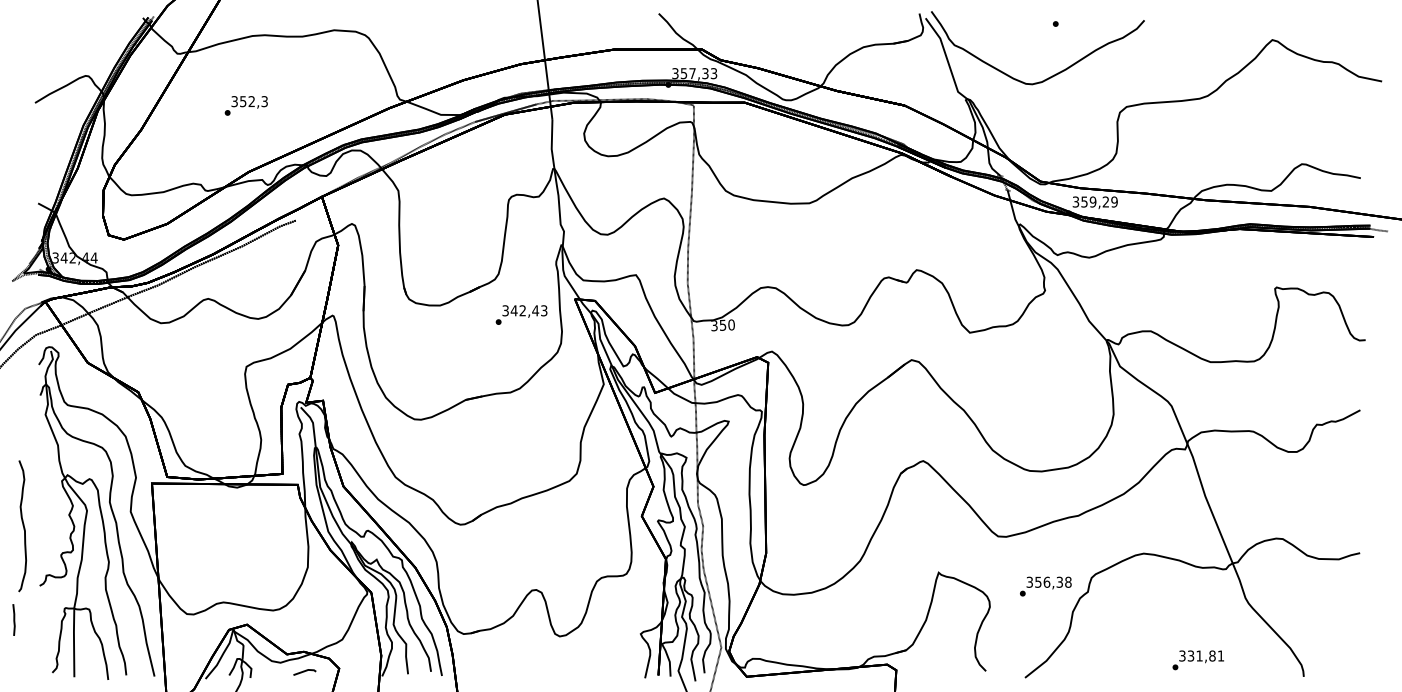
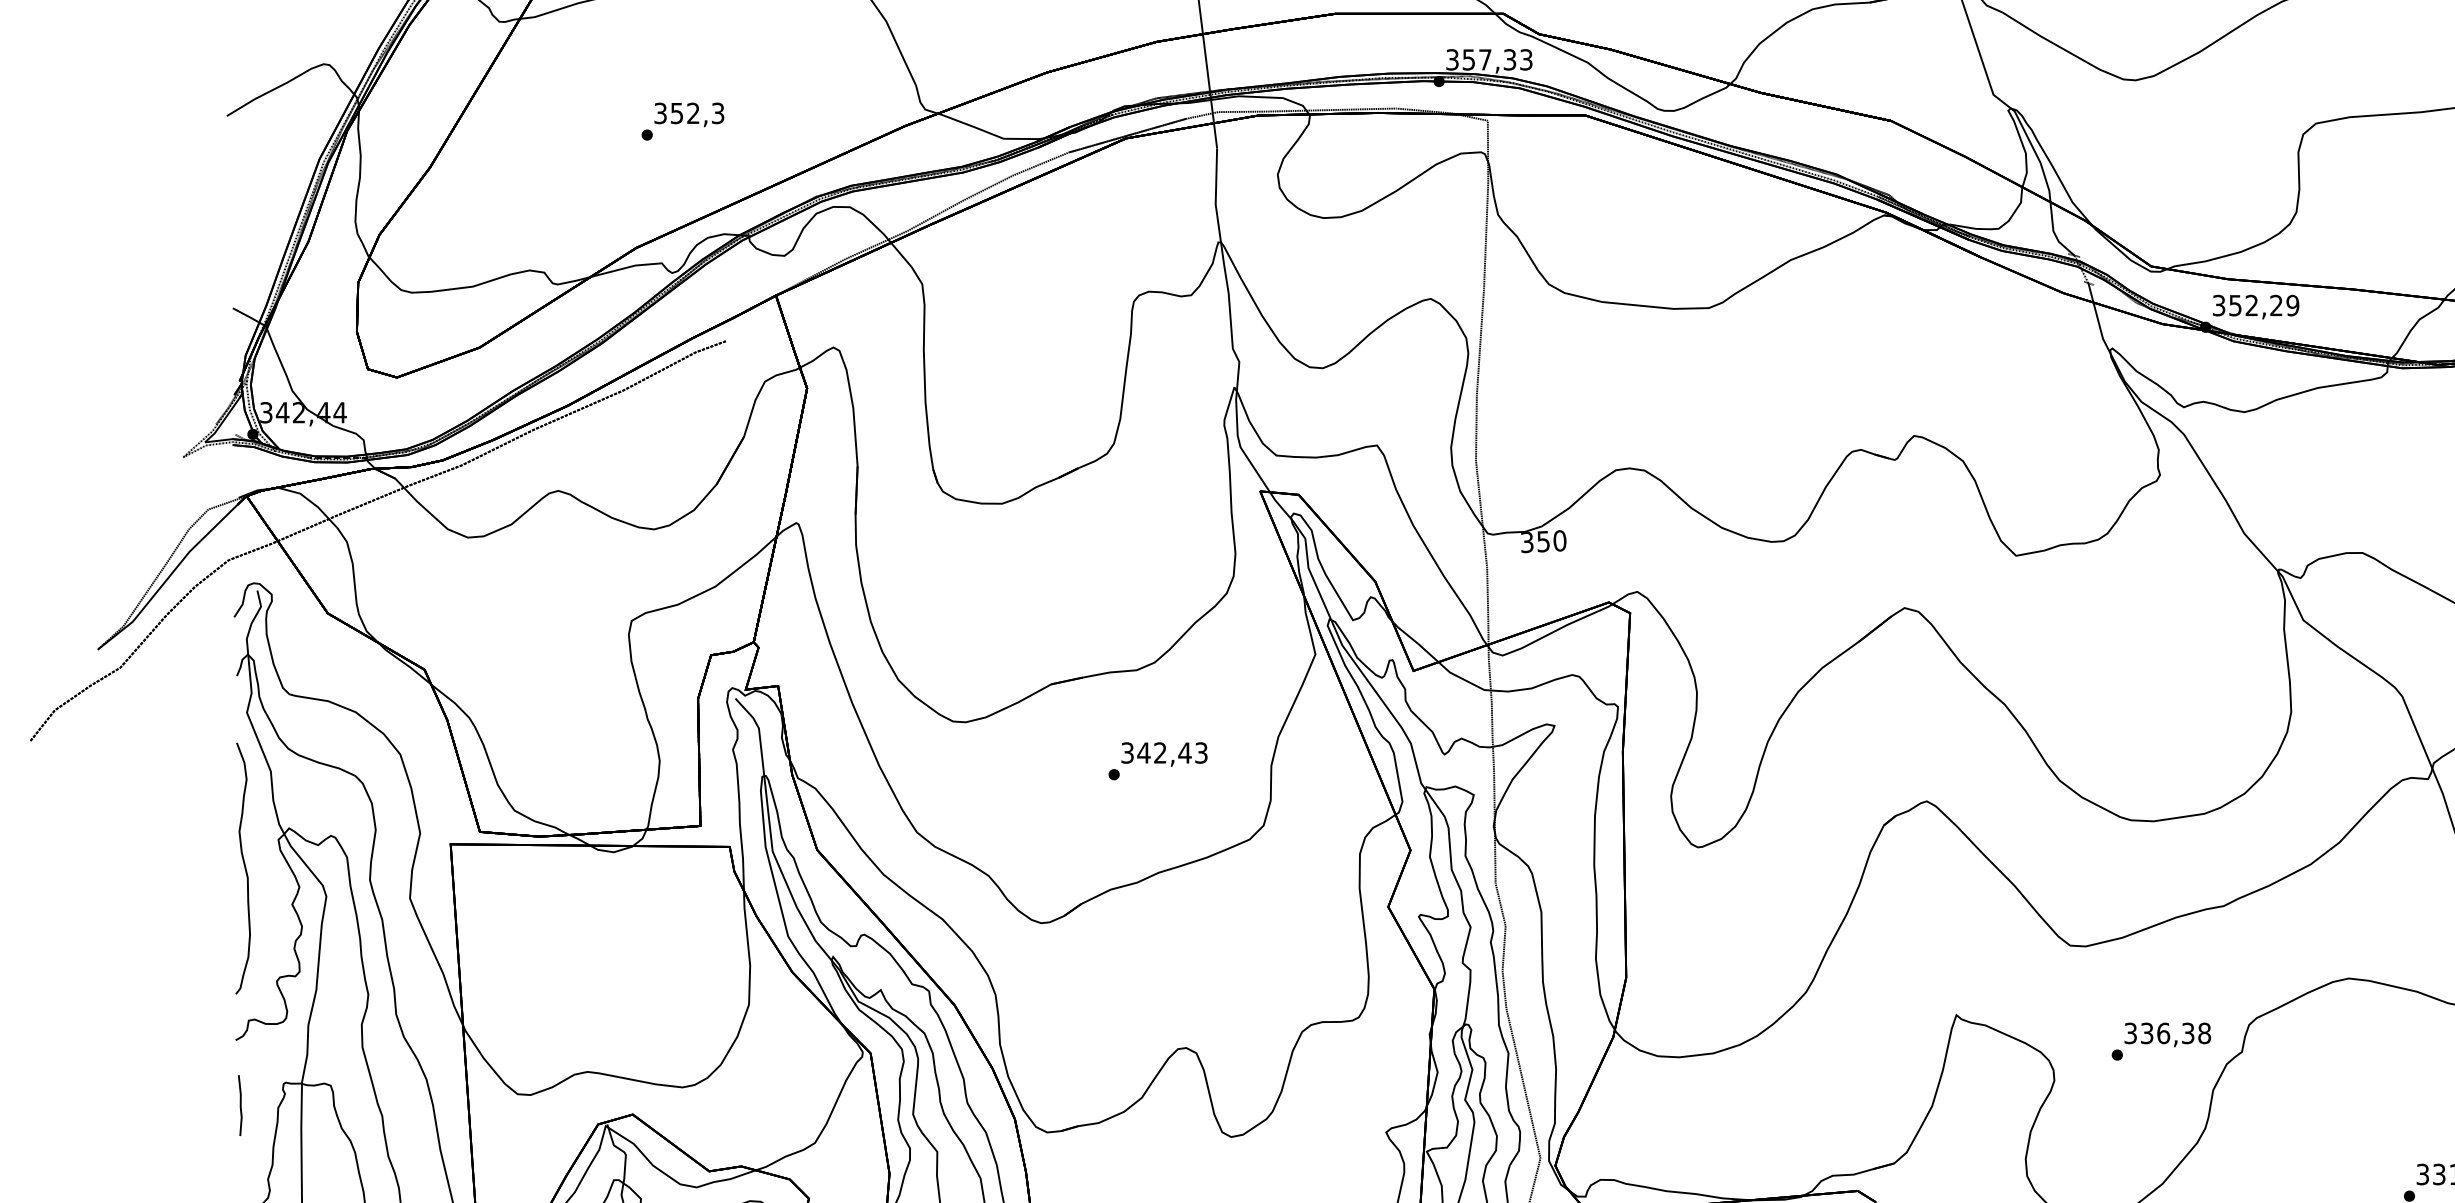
text: (245, 105) -> (681, 120), moved
text: (1092, 201) -> (2250, 304), 359,29 -> 352,29
text: (521, 314) -> (1157, 760), moved
curve: (22, 525) -> (243, 867), moved
text: (1038, 581) -> (2147, 1031), 356,38 -> 336,38
line: (13, 619) -> (239, 1104), moved

